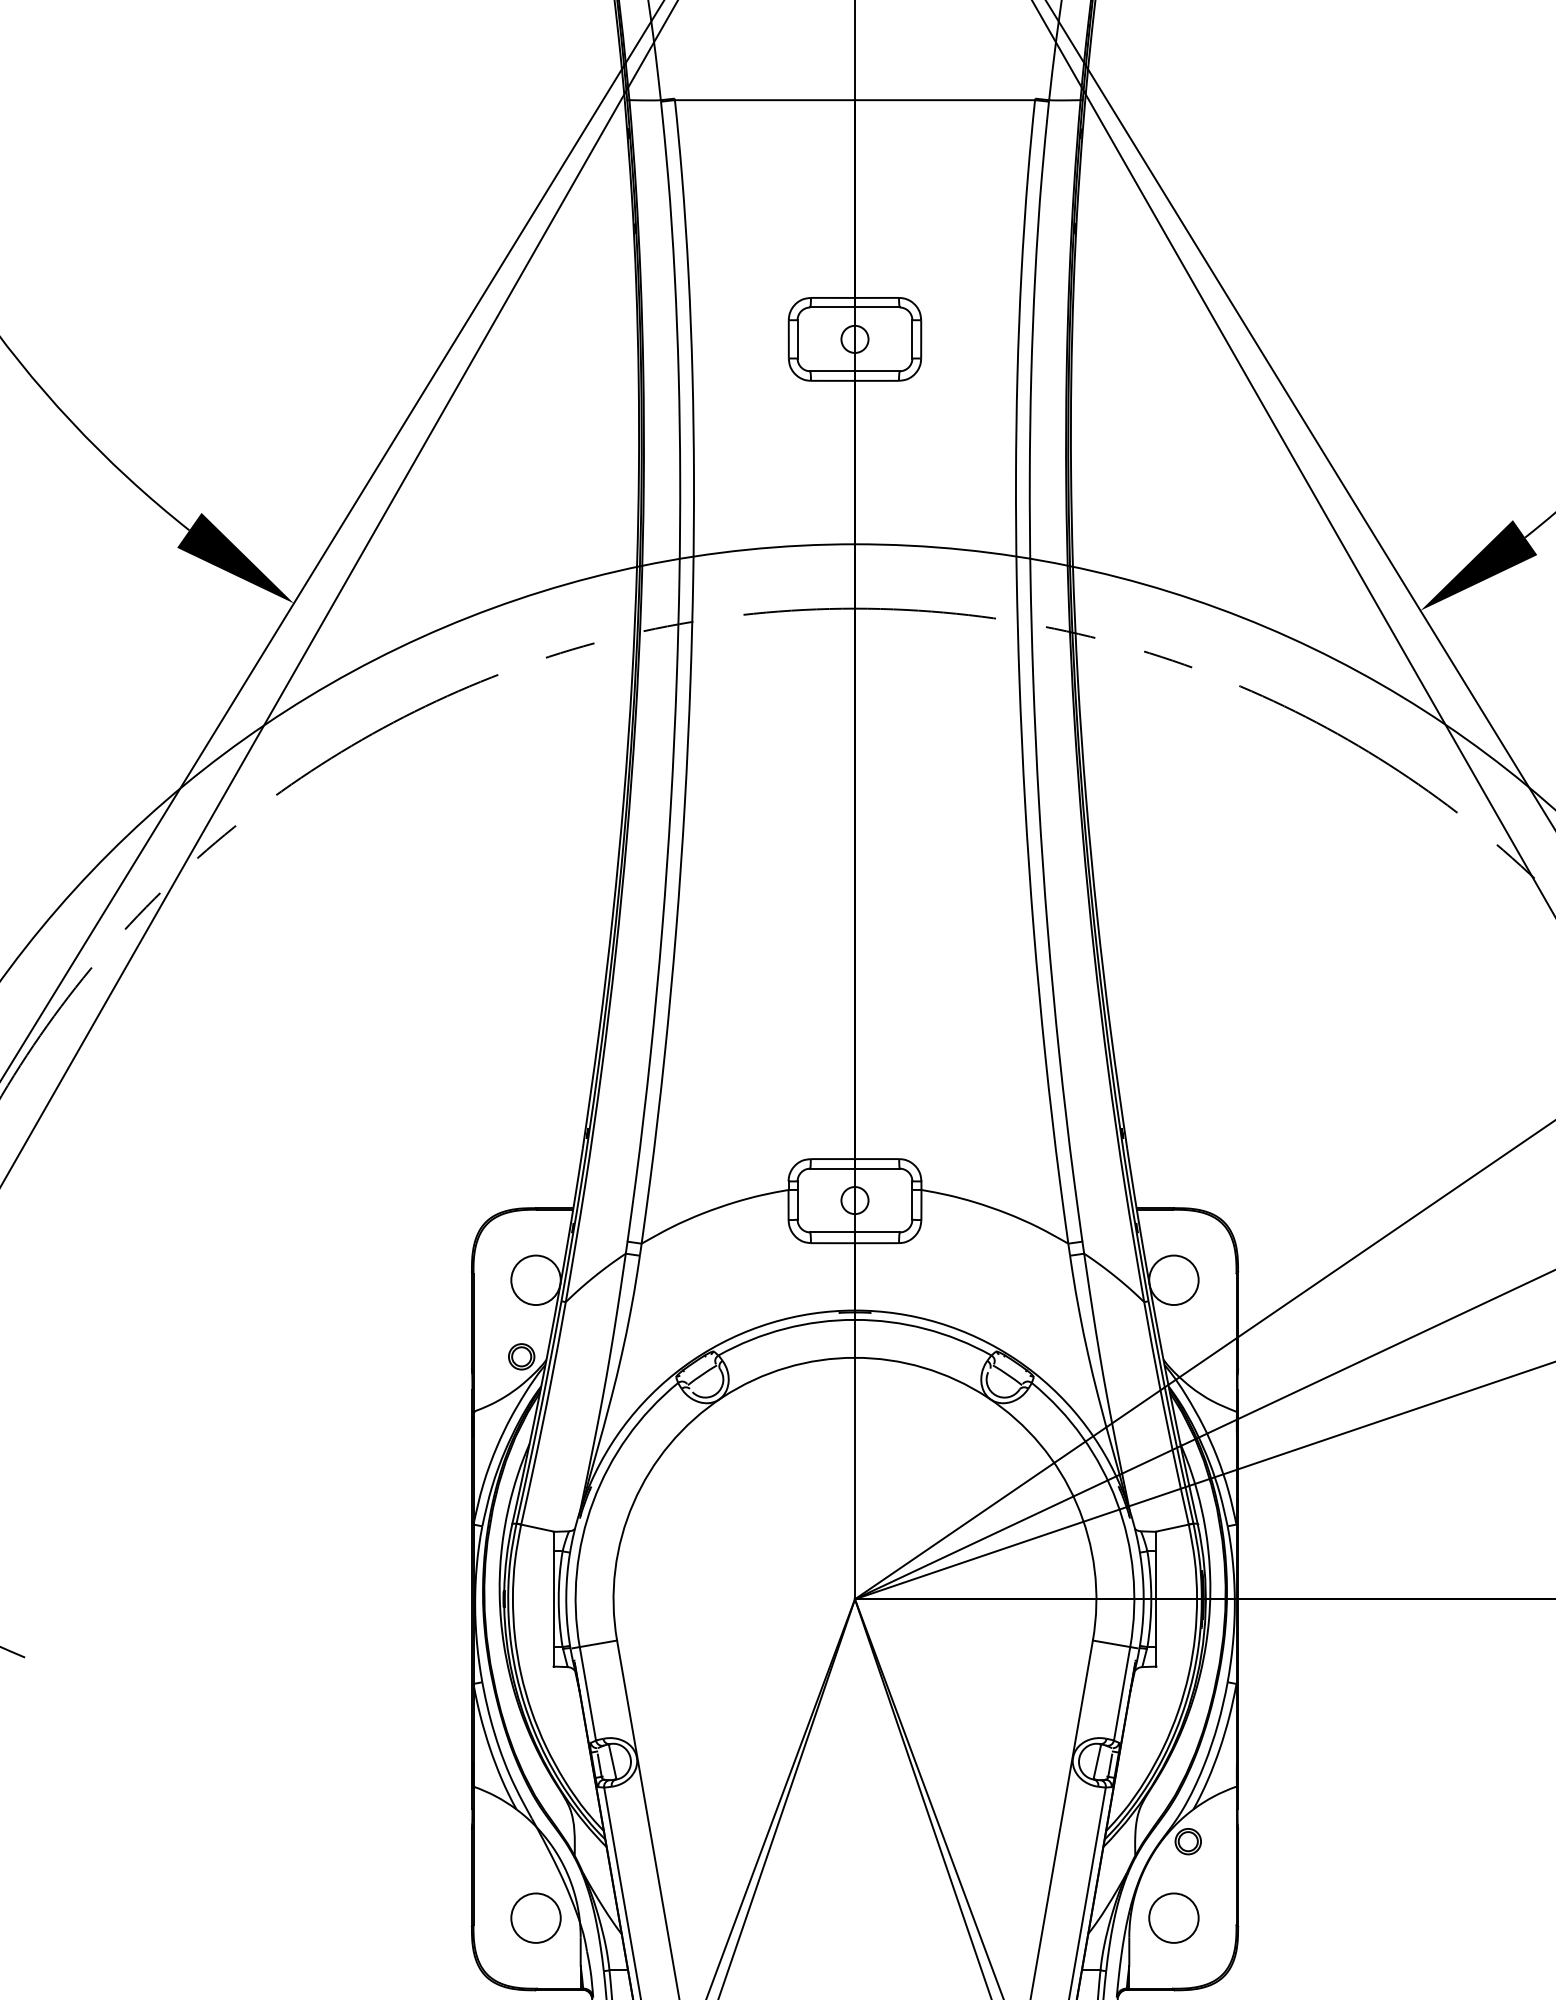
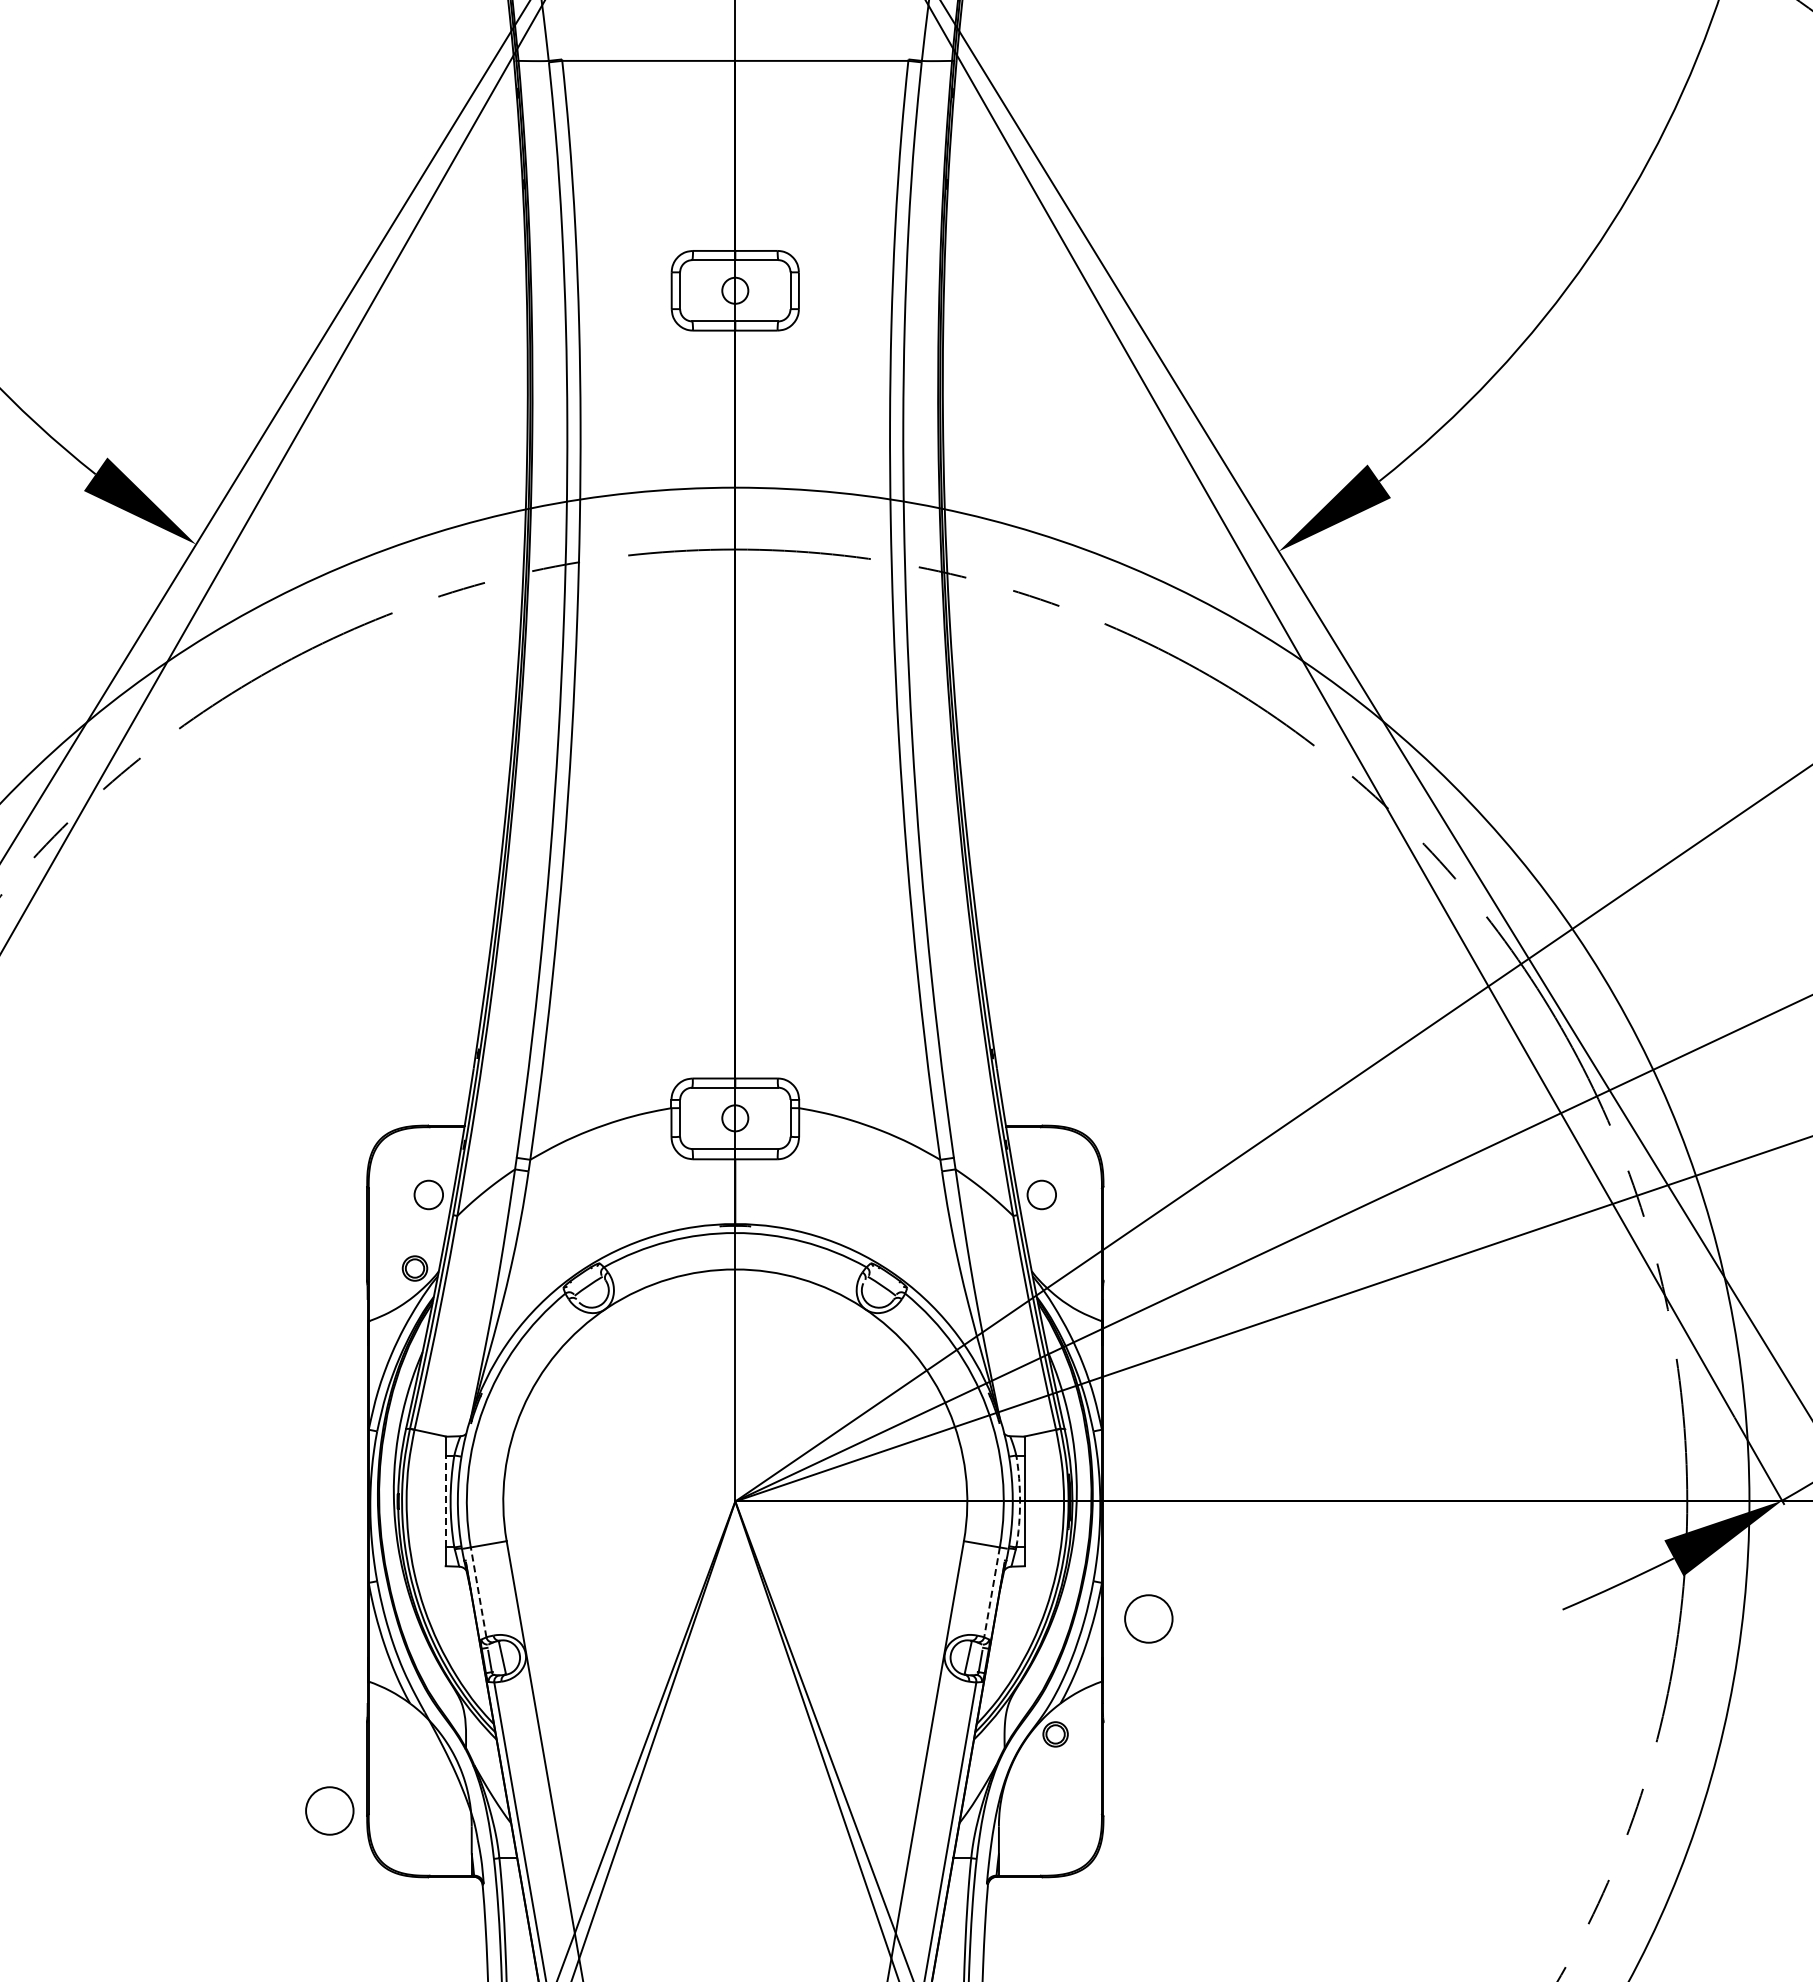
circle: (535, 1279) -> (428, 1194), size x0.6
circle: (1173, 1279) -> (1041, 1194), size x0.6
line: (553, 1599) -> (445, 1501), solid -> dashed
arc: (1151, 1599) -> (1020, 1501), solid -> dashed
line: (587, 1693) -> (478, 1592), solid -> dashed
line: (1122, 1693) -> (992, 1592), solid -> dashed
circle: (535, 1917) -> (329, 1810), moved
circle: (1173, 1917) -> (1148, 1618), moved

